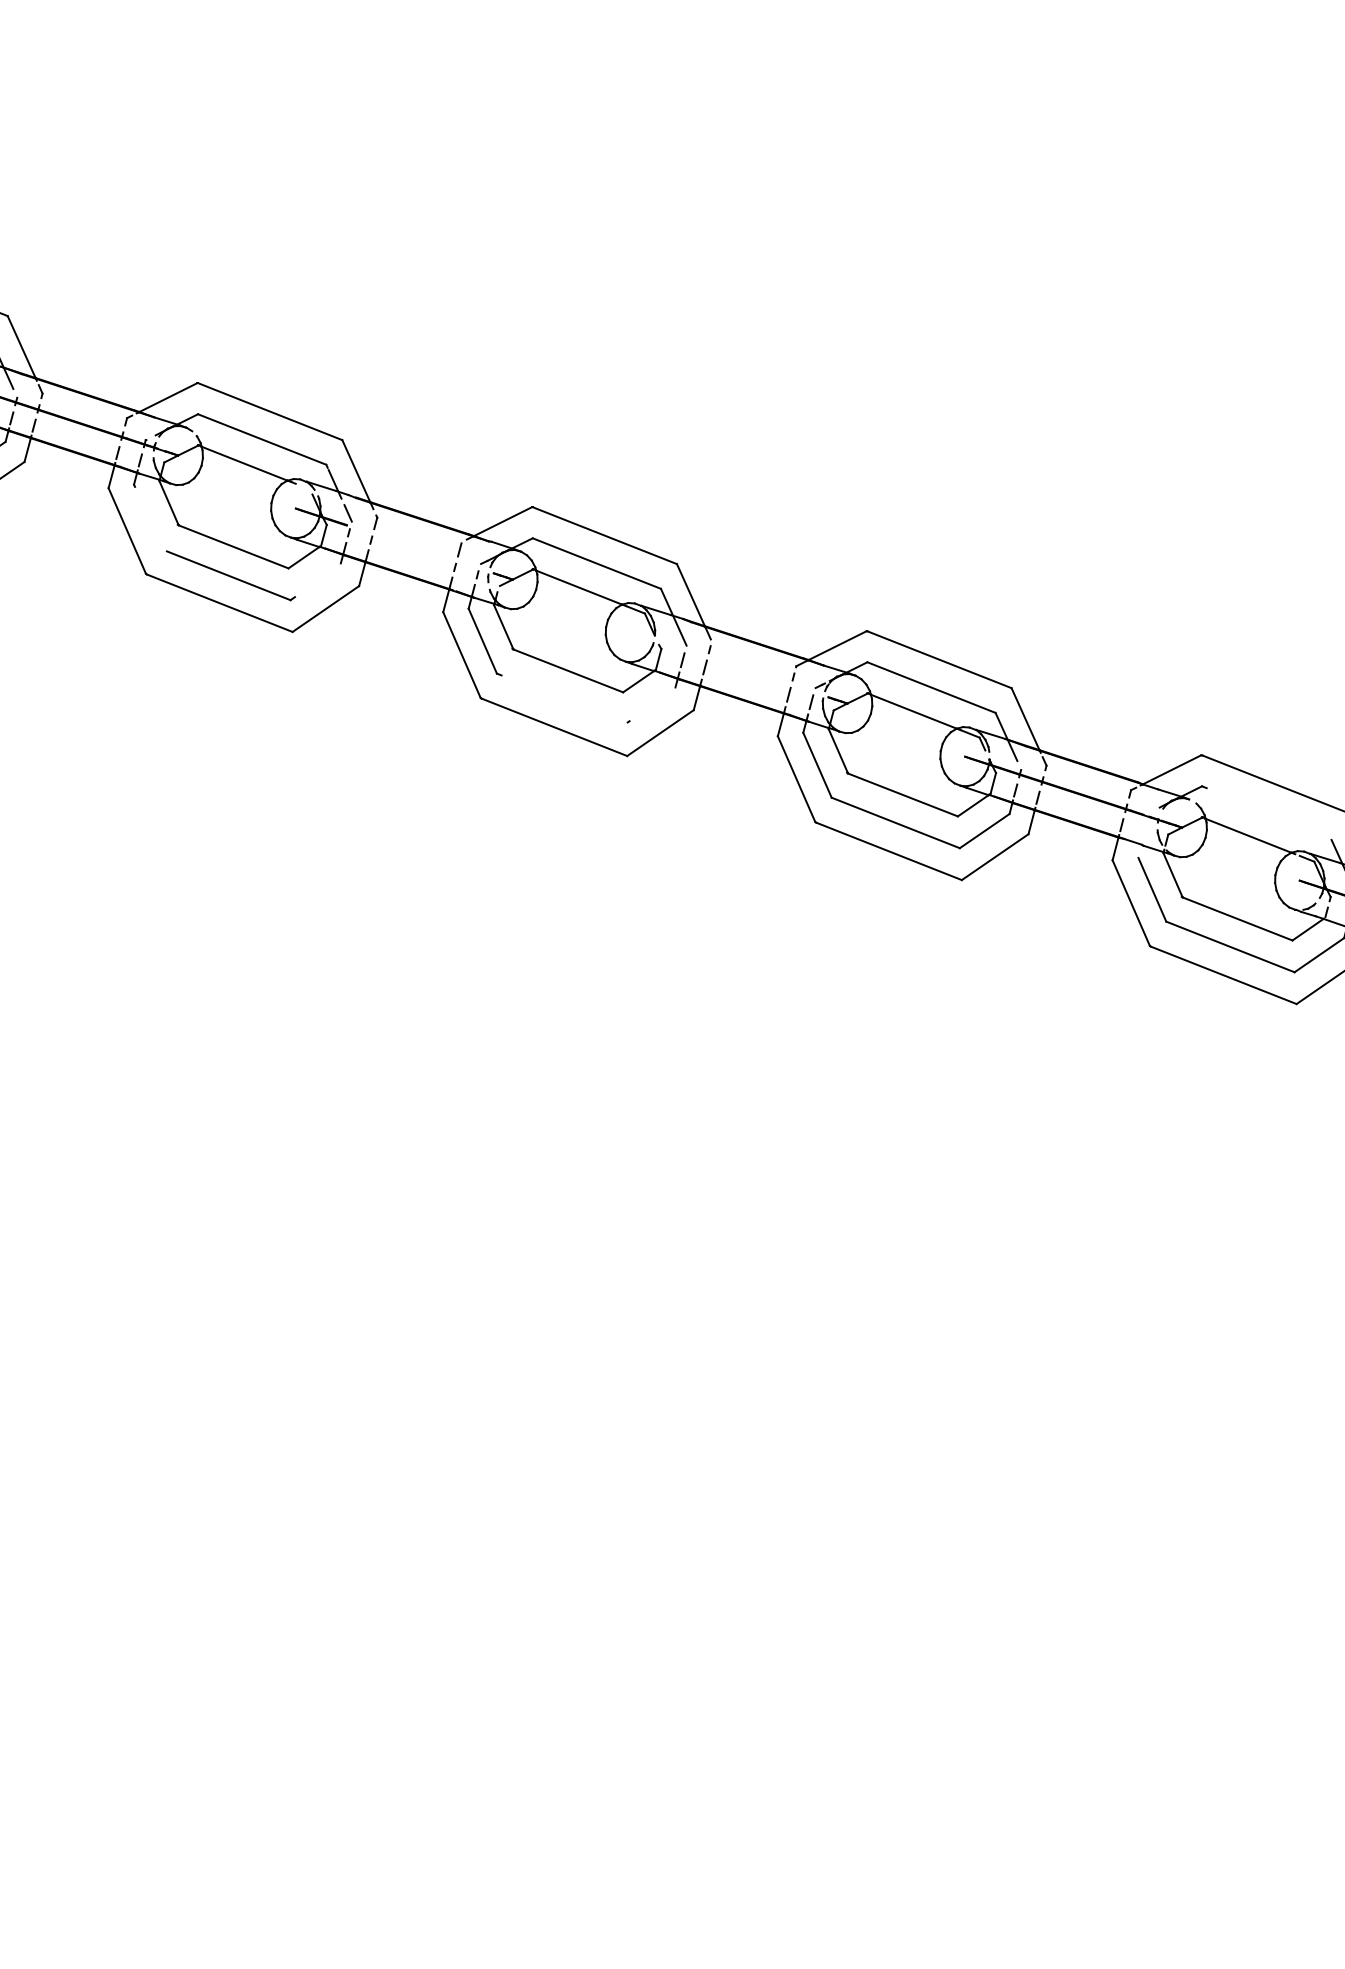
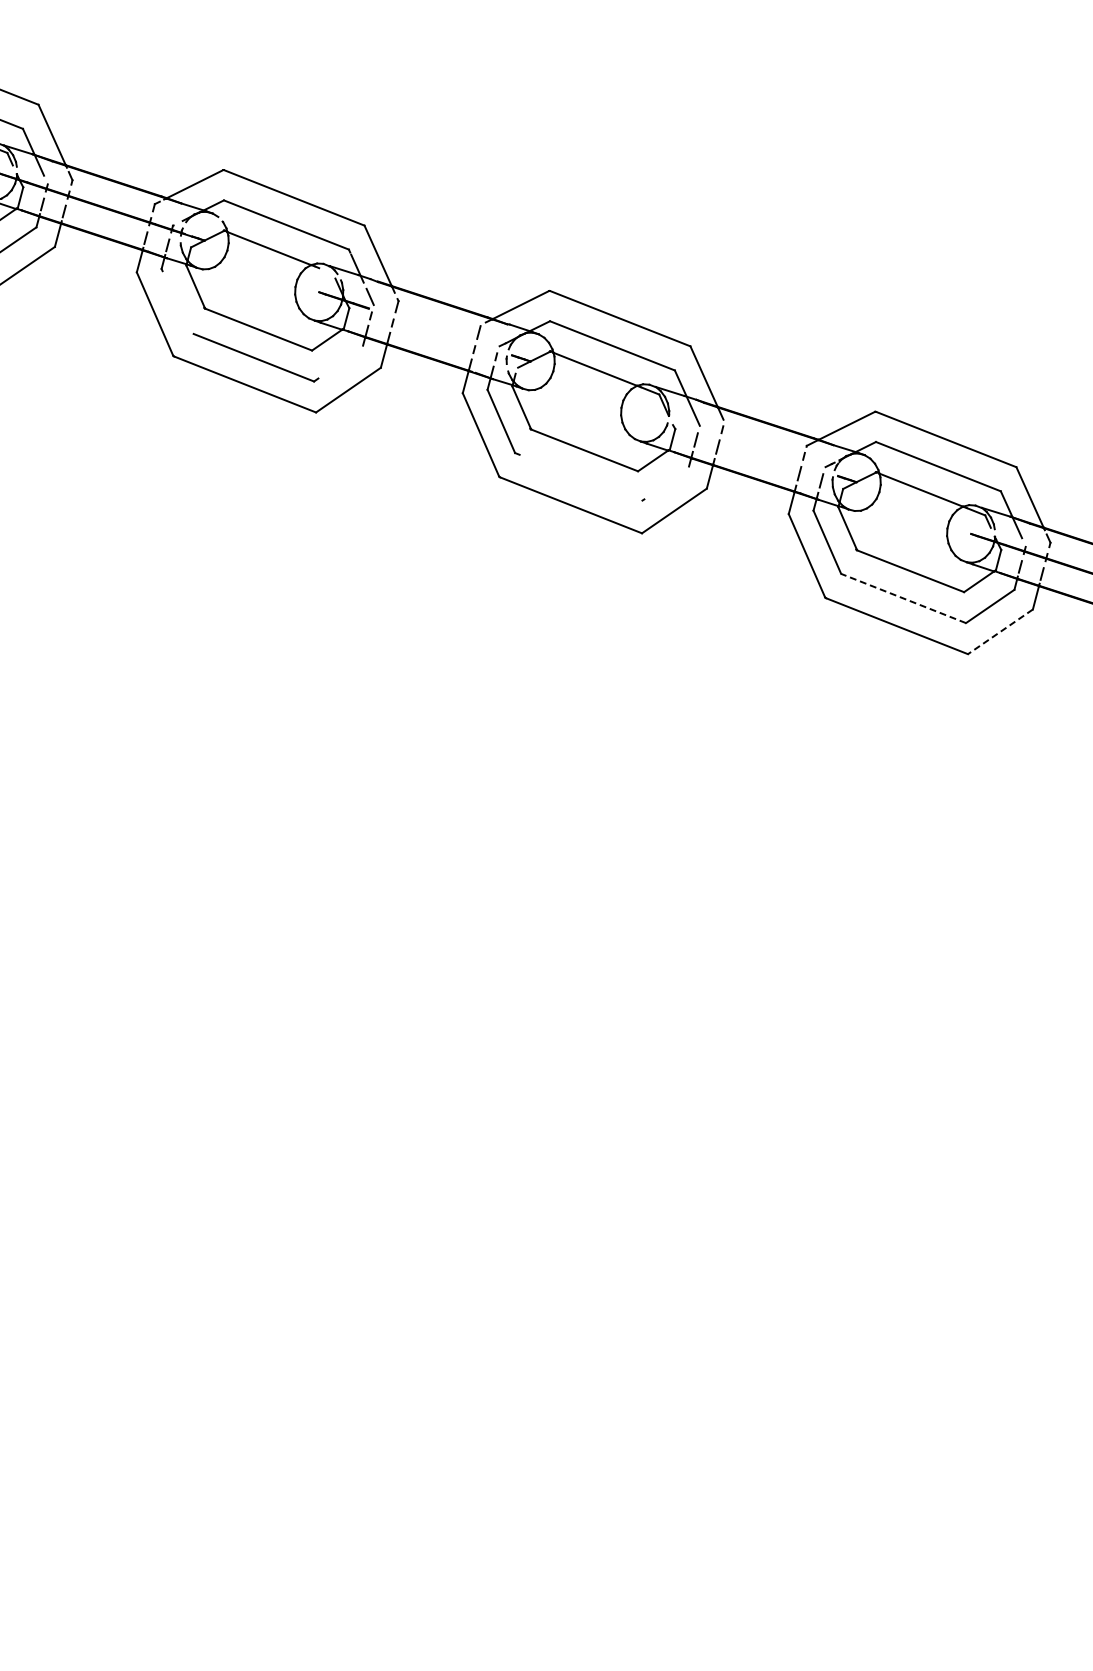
line: (895, 822) -> (903, 598), solid -> dashed
line: (994, 857) -> (999, 632), solid -> dashed

